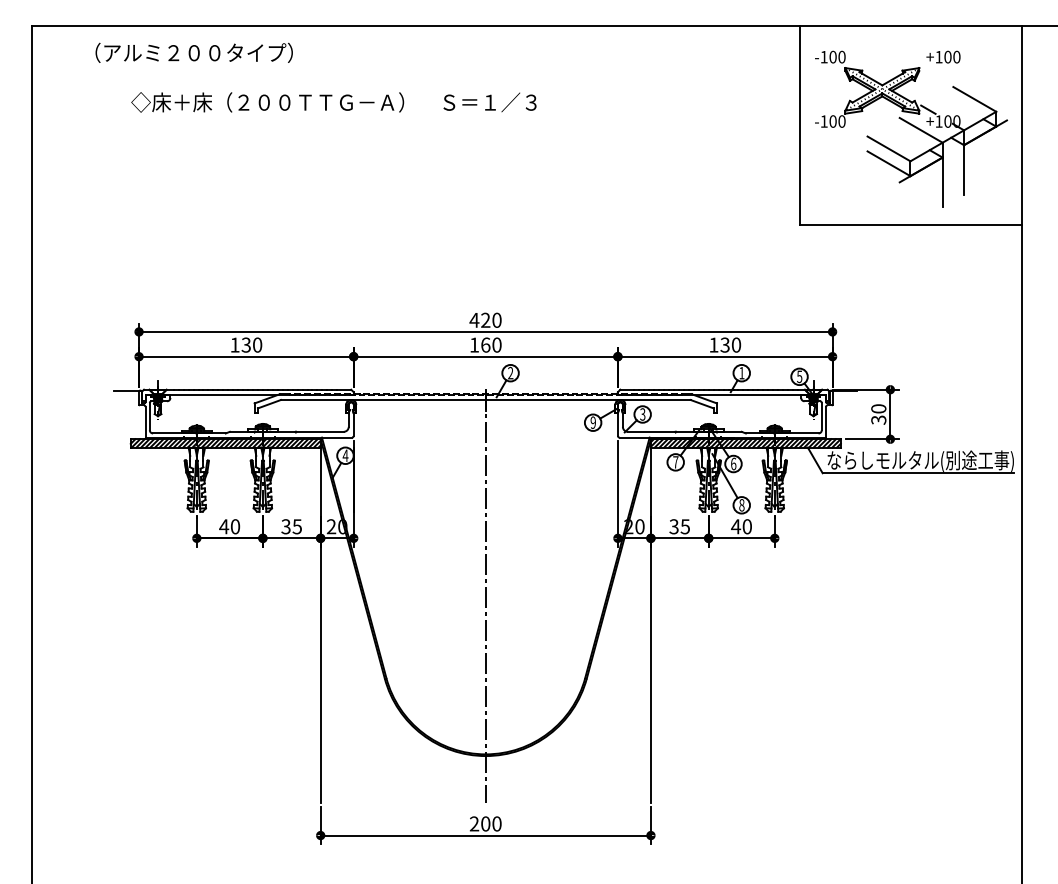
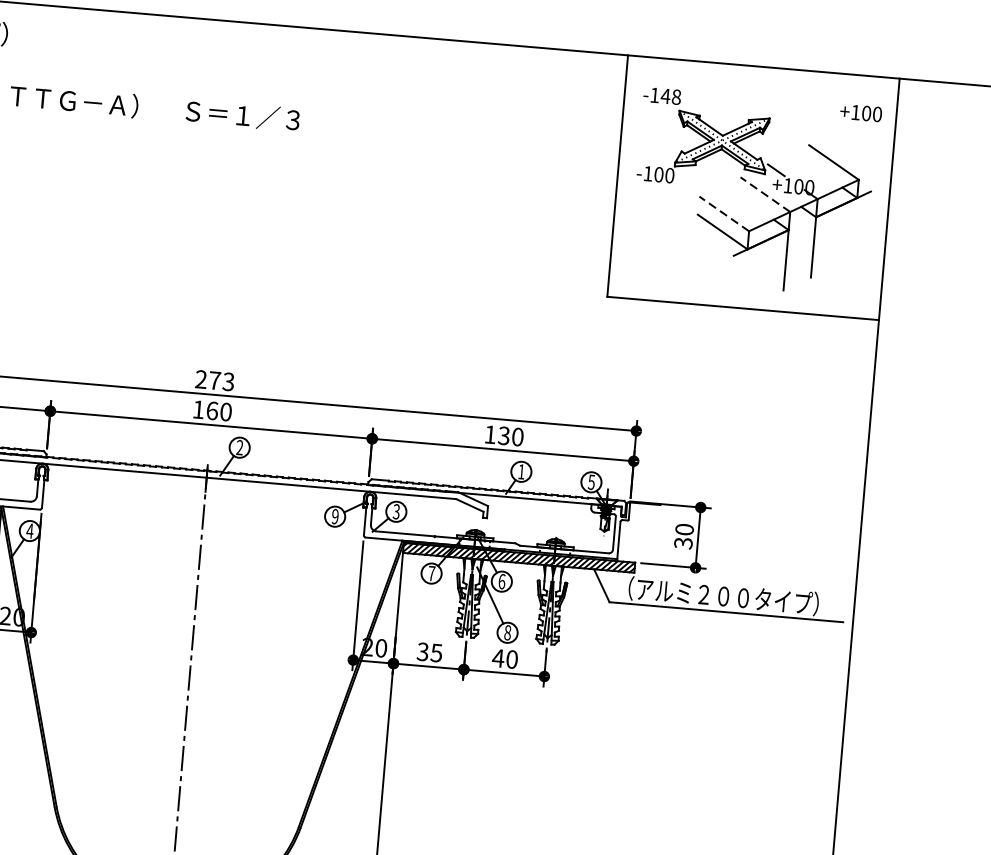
text: (837, 56) -> (671, 95), -100 -> -148
text: (943, 56) -> (861, 112), moved
line: (921, 130) -> (765, 194), solid -> dashed
line: (889, 148) -> (724, 213), solid -> dashed
text: (485, 319) -> (214, 379), 420 -> 273
text: (920, 460) -> (730, 596), ならしモルタル(別途工事) -> （アルミ２００タイプ）

